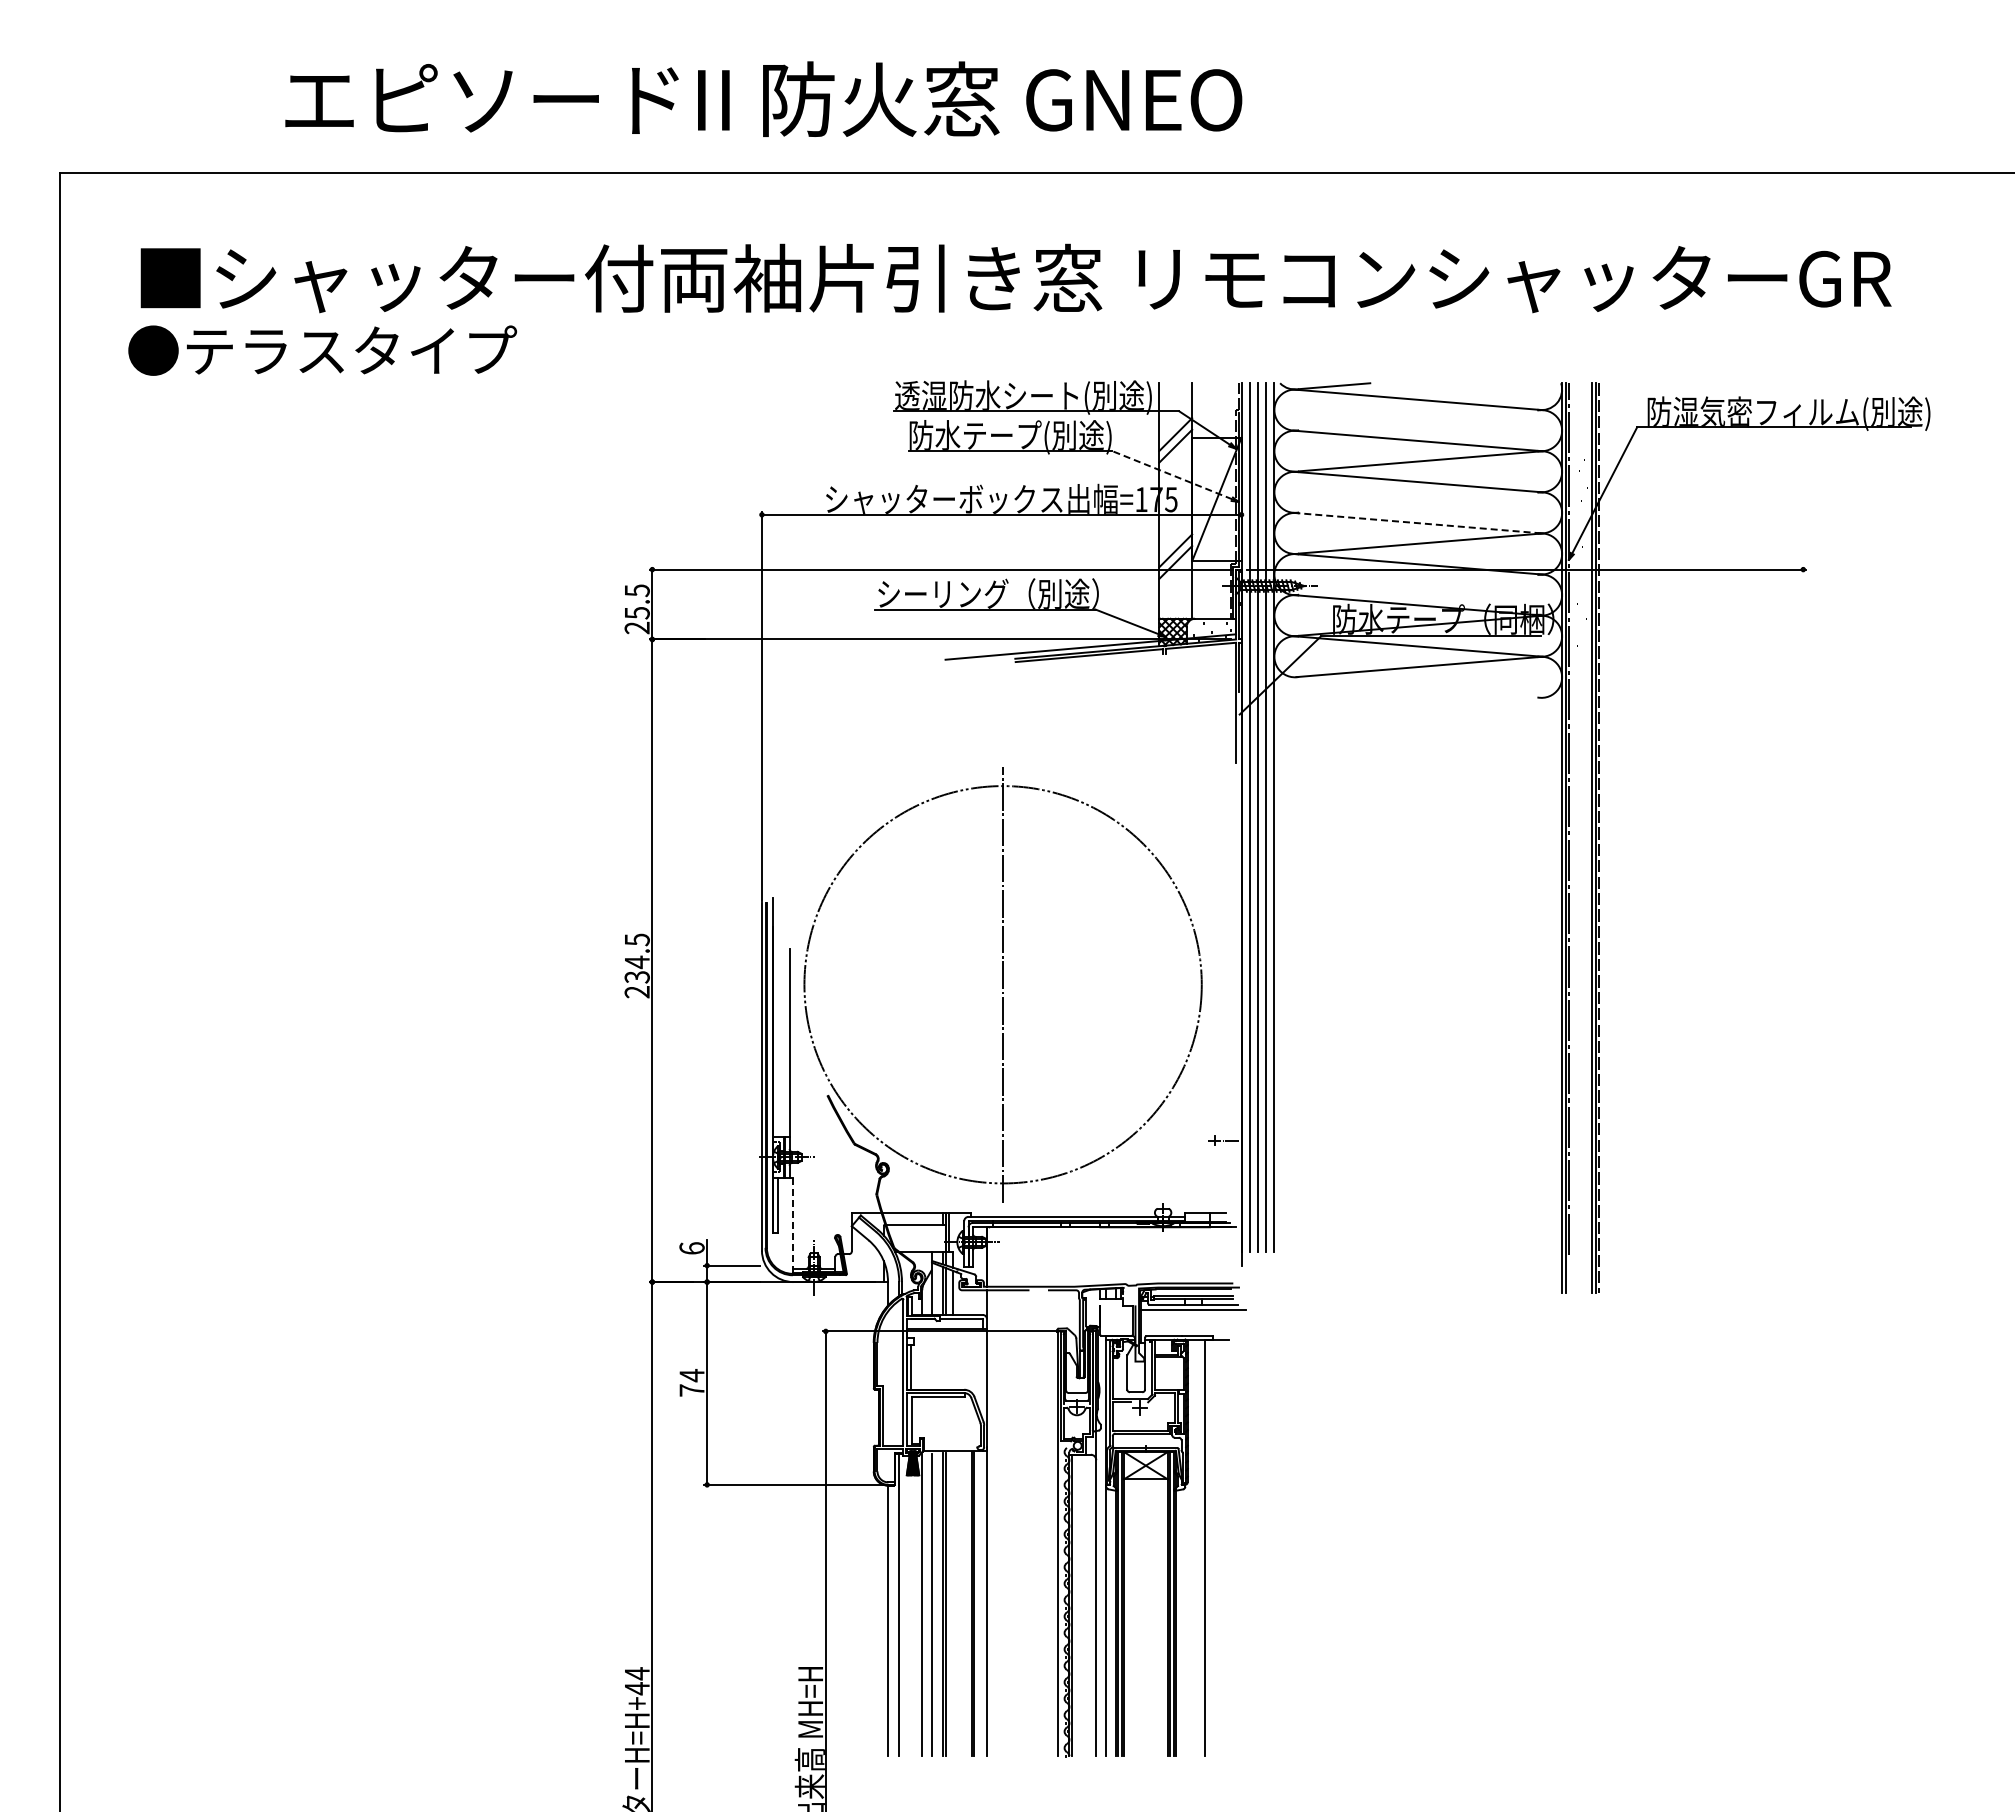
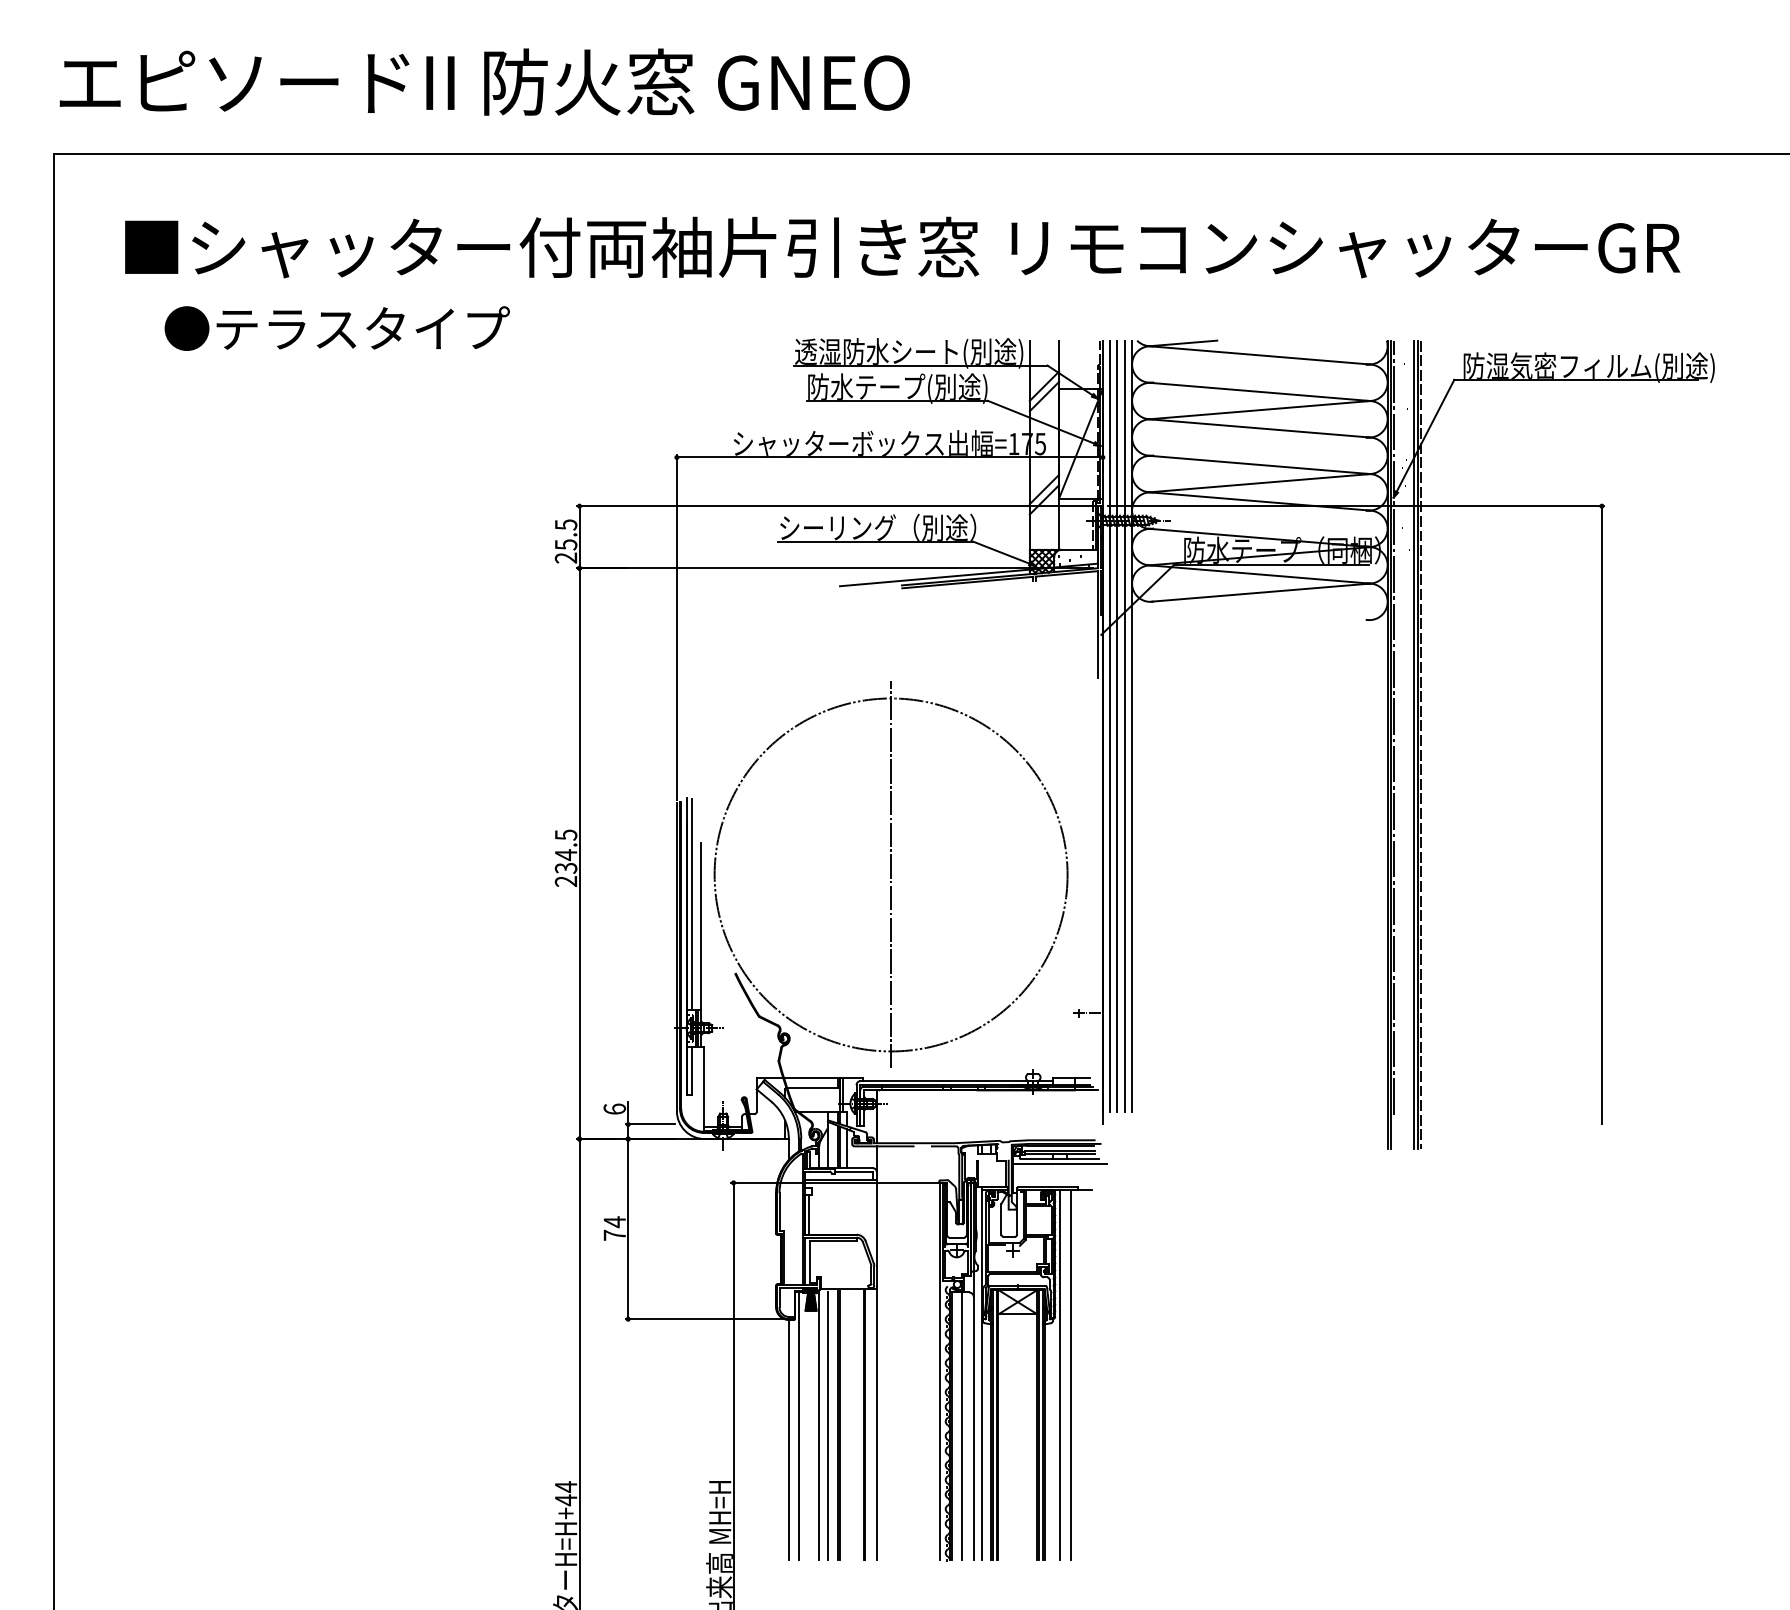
text: (763, 98) -> (484, 81), moved
text: (322, 350) -> (337, 328), moved
line: (1172, 475) -> (1041, 422), dashed -> solid
line: (1418, 523) -> (1260, 465), dashed -> solid
line: (1803, 917) -> (1602, 815), added
line: (778, 1017) -> (691, 904), added
line: (792, 1225) -> (704, 1088), dashed -> solid
line: (1192, 1547) -> (1059, 1374), added
line: (1083, 1605) -> (962, 1426), added

